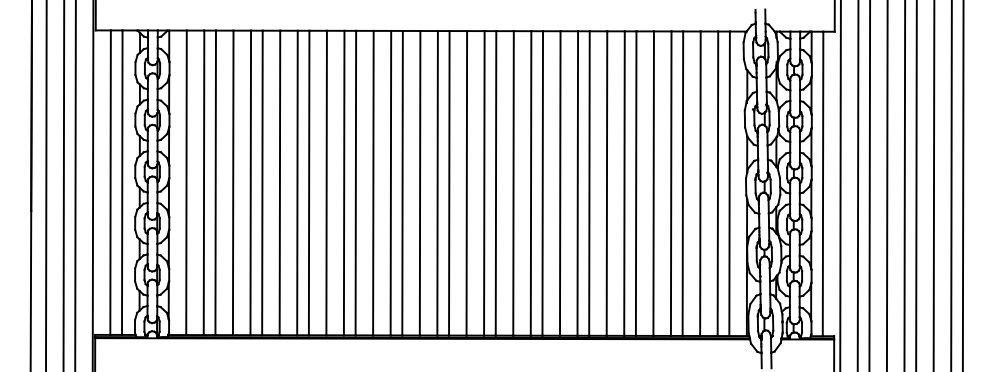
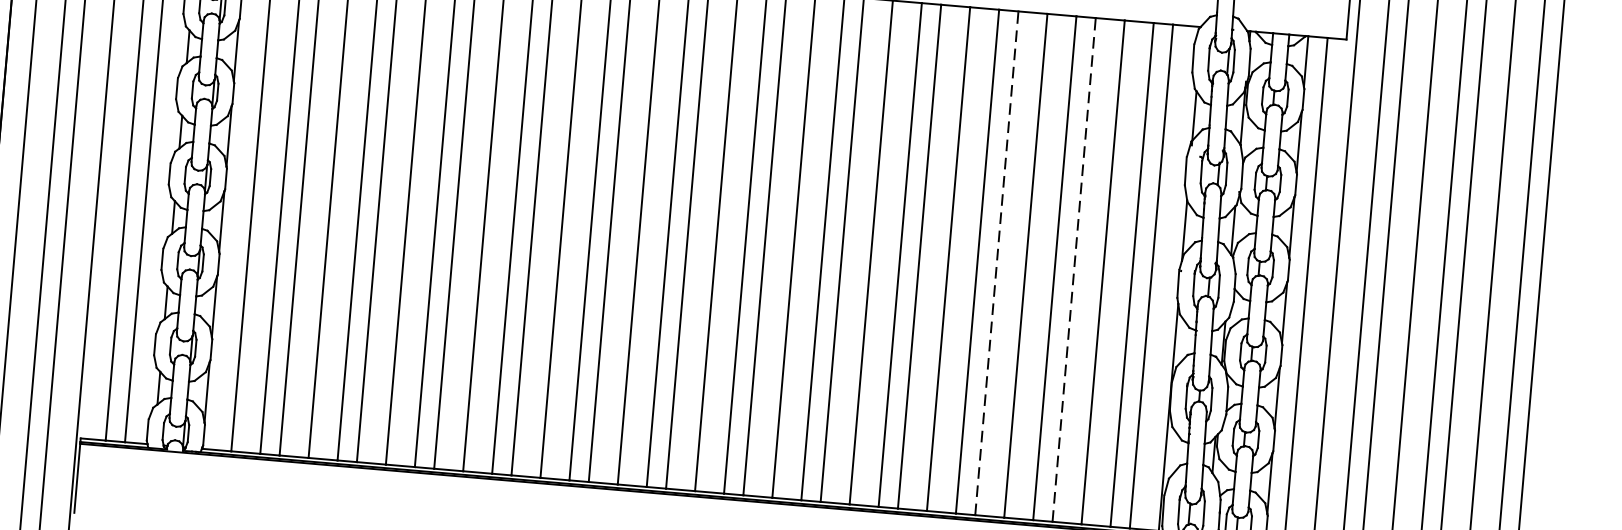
line: (636, 183) -> (997, 263), solid -> dashed
line: (682, 183) -> (1073, 269), solid -> dashed

